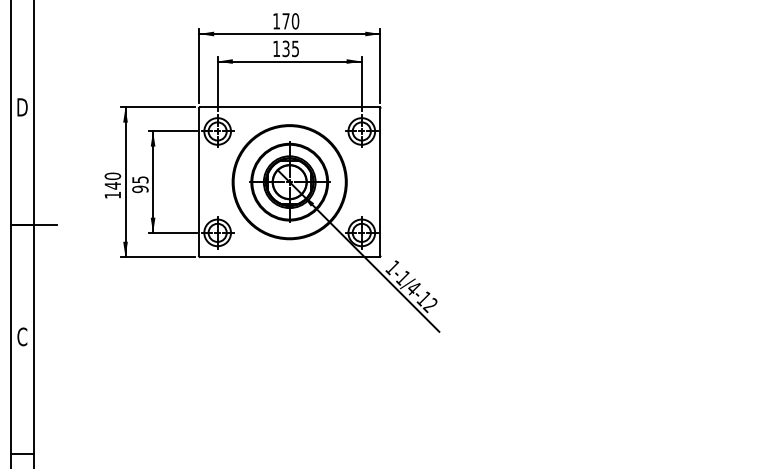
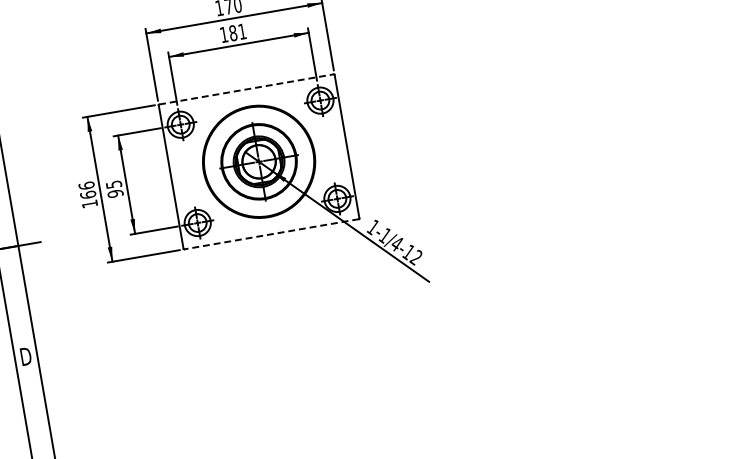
text: (290, 48) -> (237, 32), 135 -> 181
line: (290, 107) -> (247, 89), solid -> dashed
text: (112, 180) -> (87, 189), 140 -> 166
line: (289, 256) -> (271, 233), solid -> dashed
text: (22, 336) -> (25, 356), C -> D

